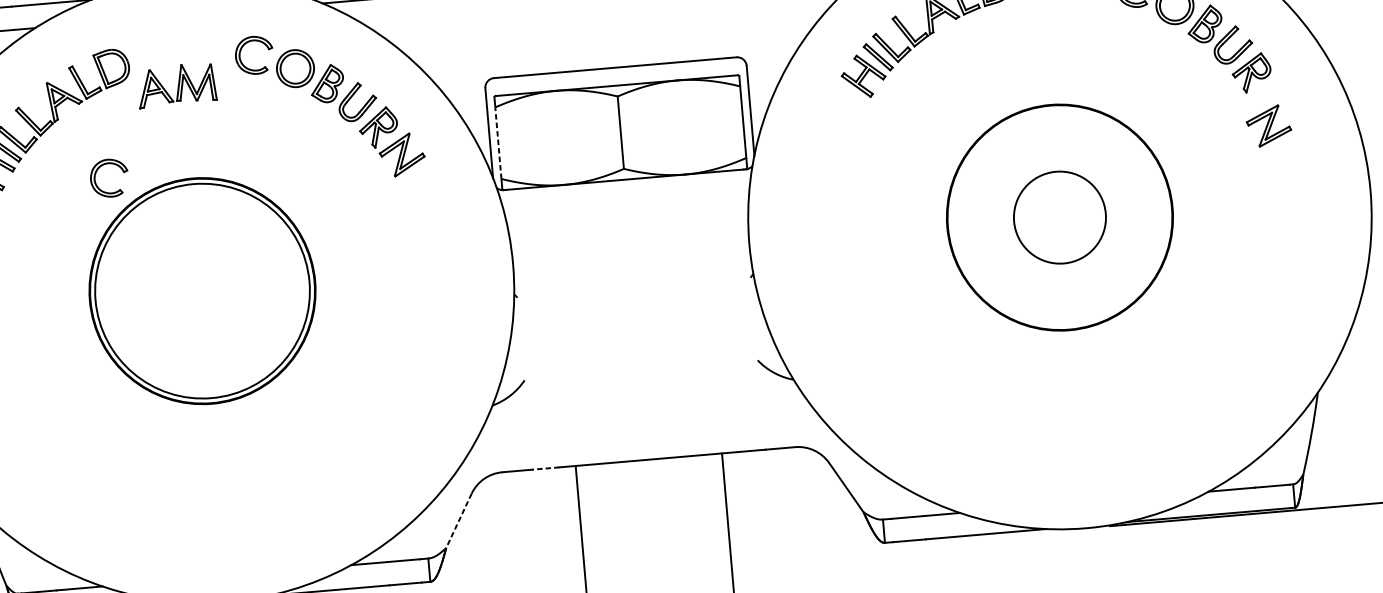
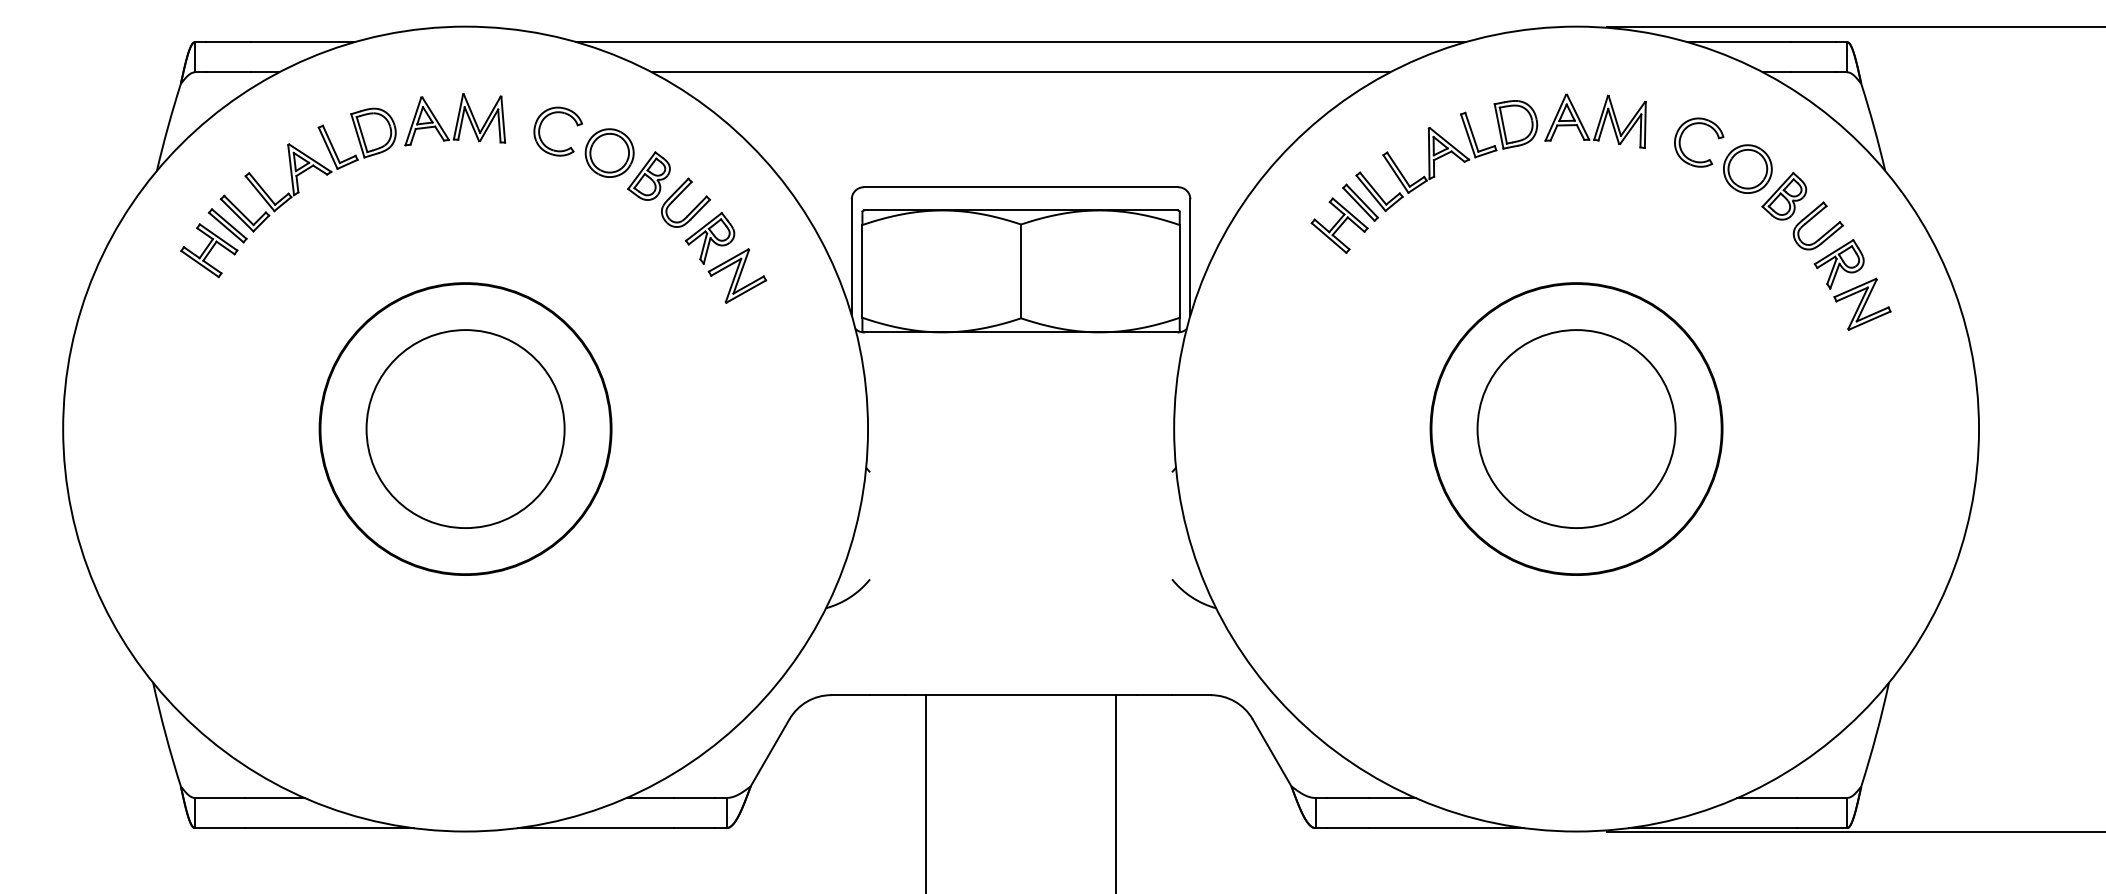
part: (177, 85) -> (455, 119), moved
part: (1268, 125) -> (1862, 303), moved
line: (498, 142) -> (862, 270), dashed -> solid
part: (95, 178) -> (340, 272), removed
circle: (1059, 217) -> (1576, 429), size x1.67
circle: (202, 291) -> (465, 429), size x0.71
line: (545, 468) -> (887, 695), dashed -> solid
line: (459, 520) -> (770, 752), dashed -> solid

